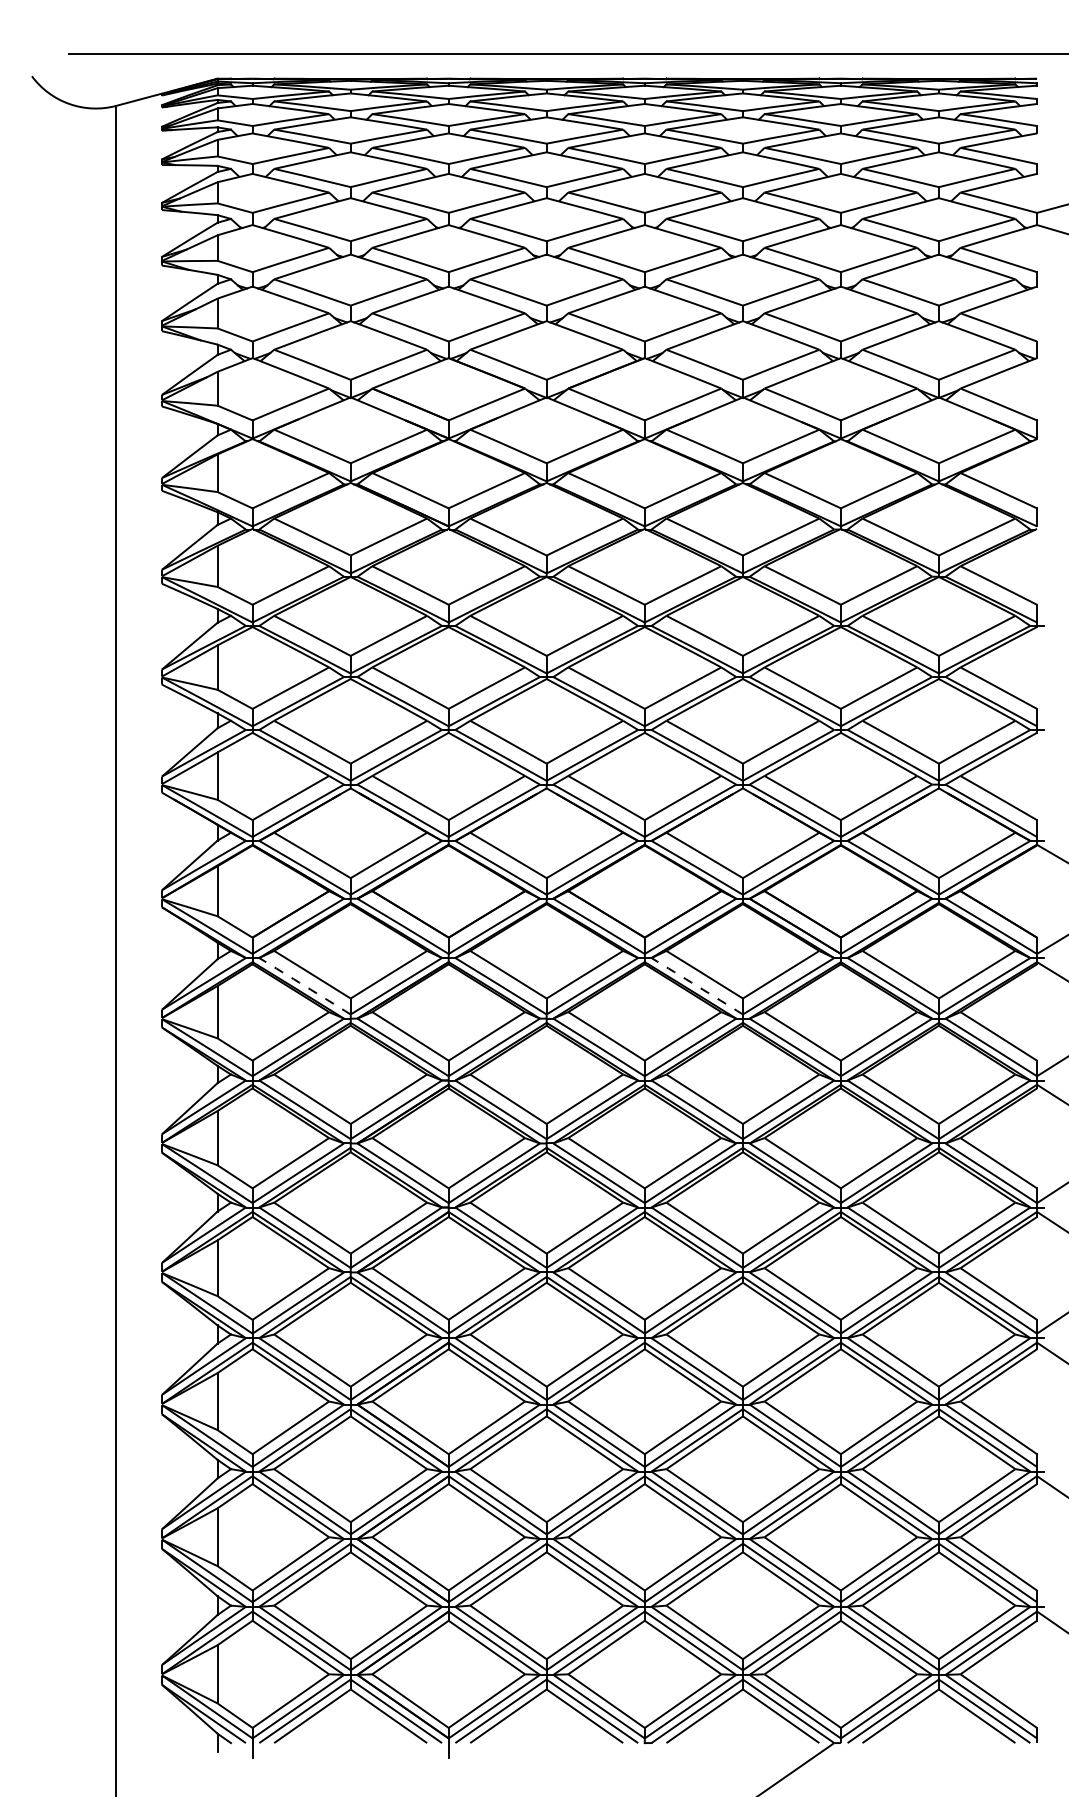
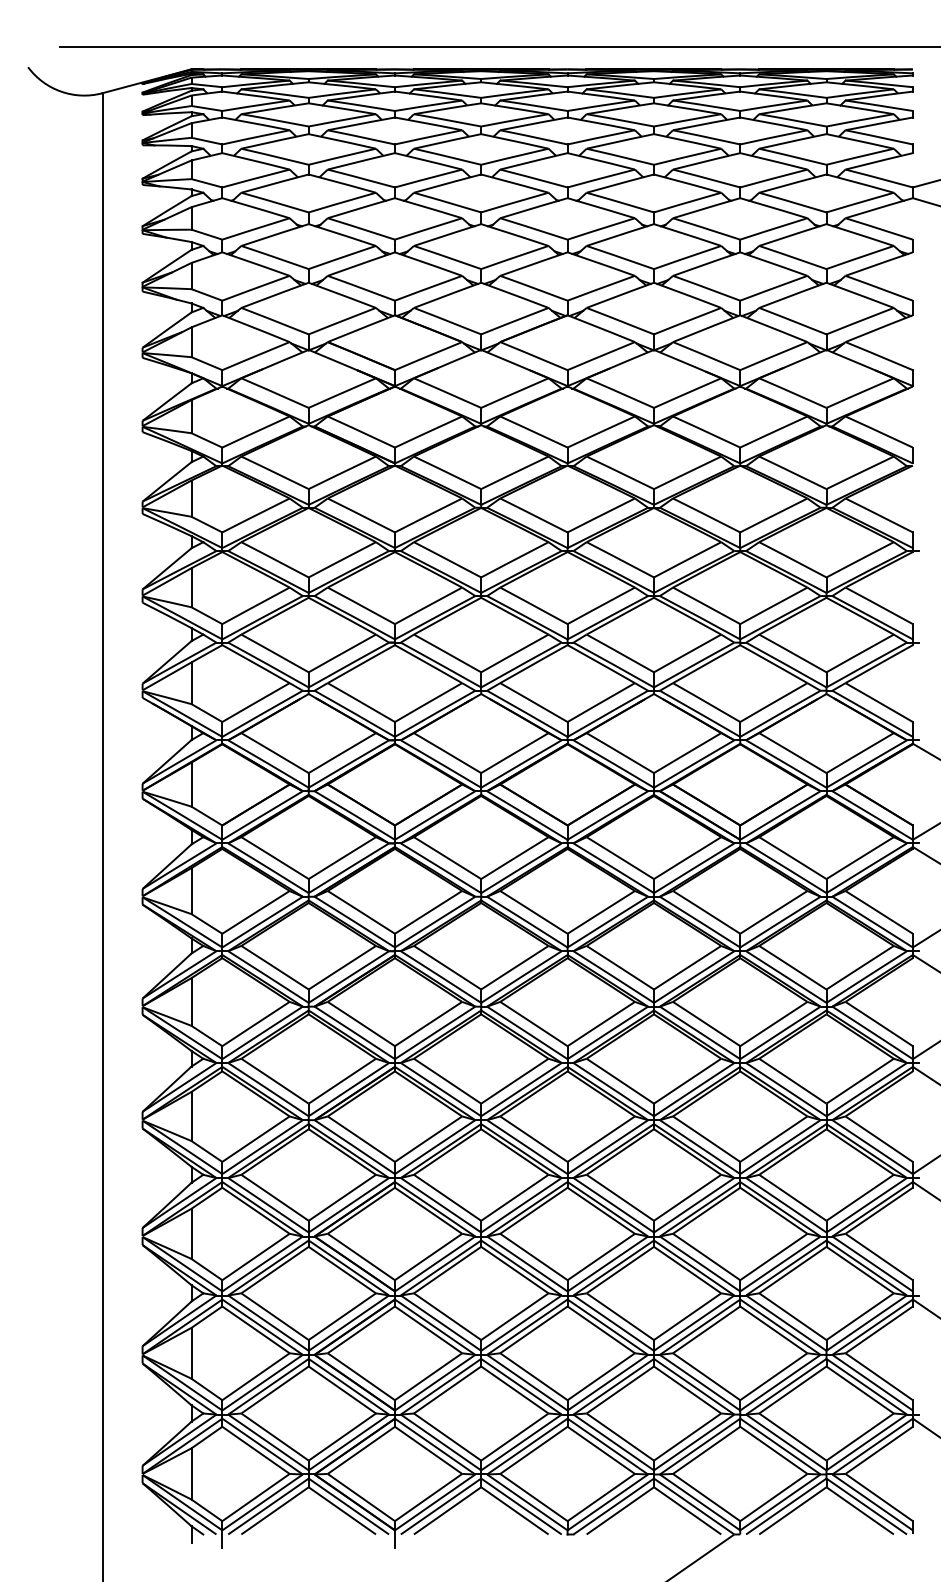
arc: (305, 986) -> (268, 868), dashed -> solid
arc: (697, 986) -> (613, 868), dashed -> solid

